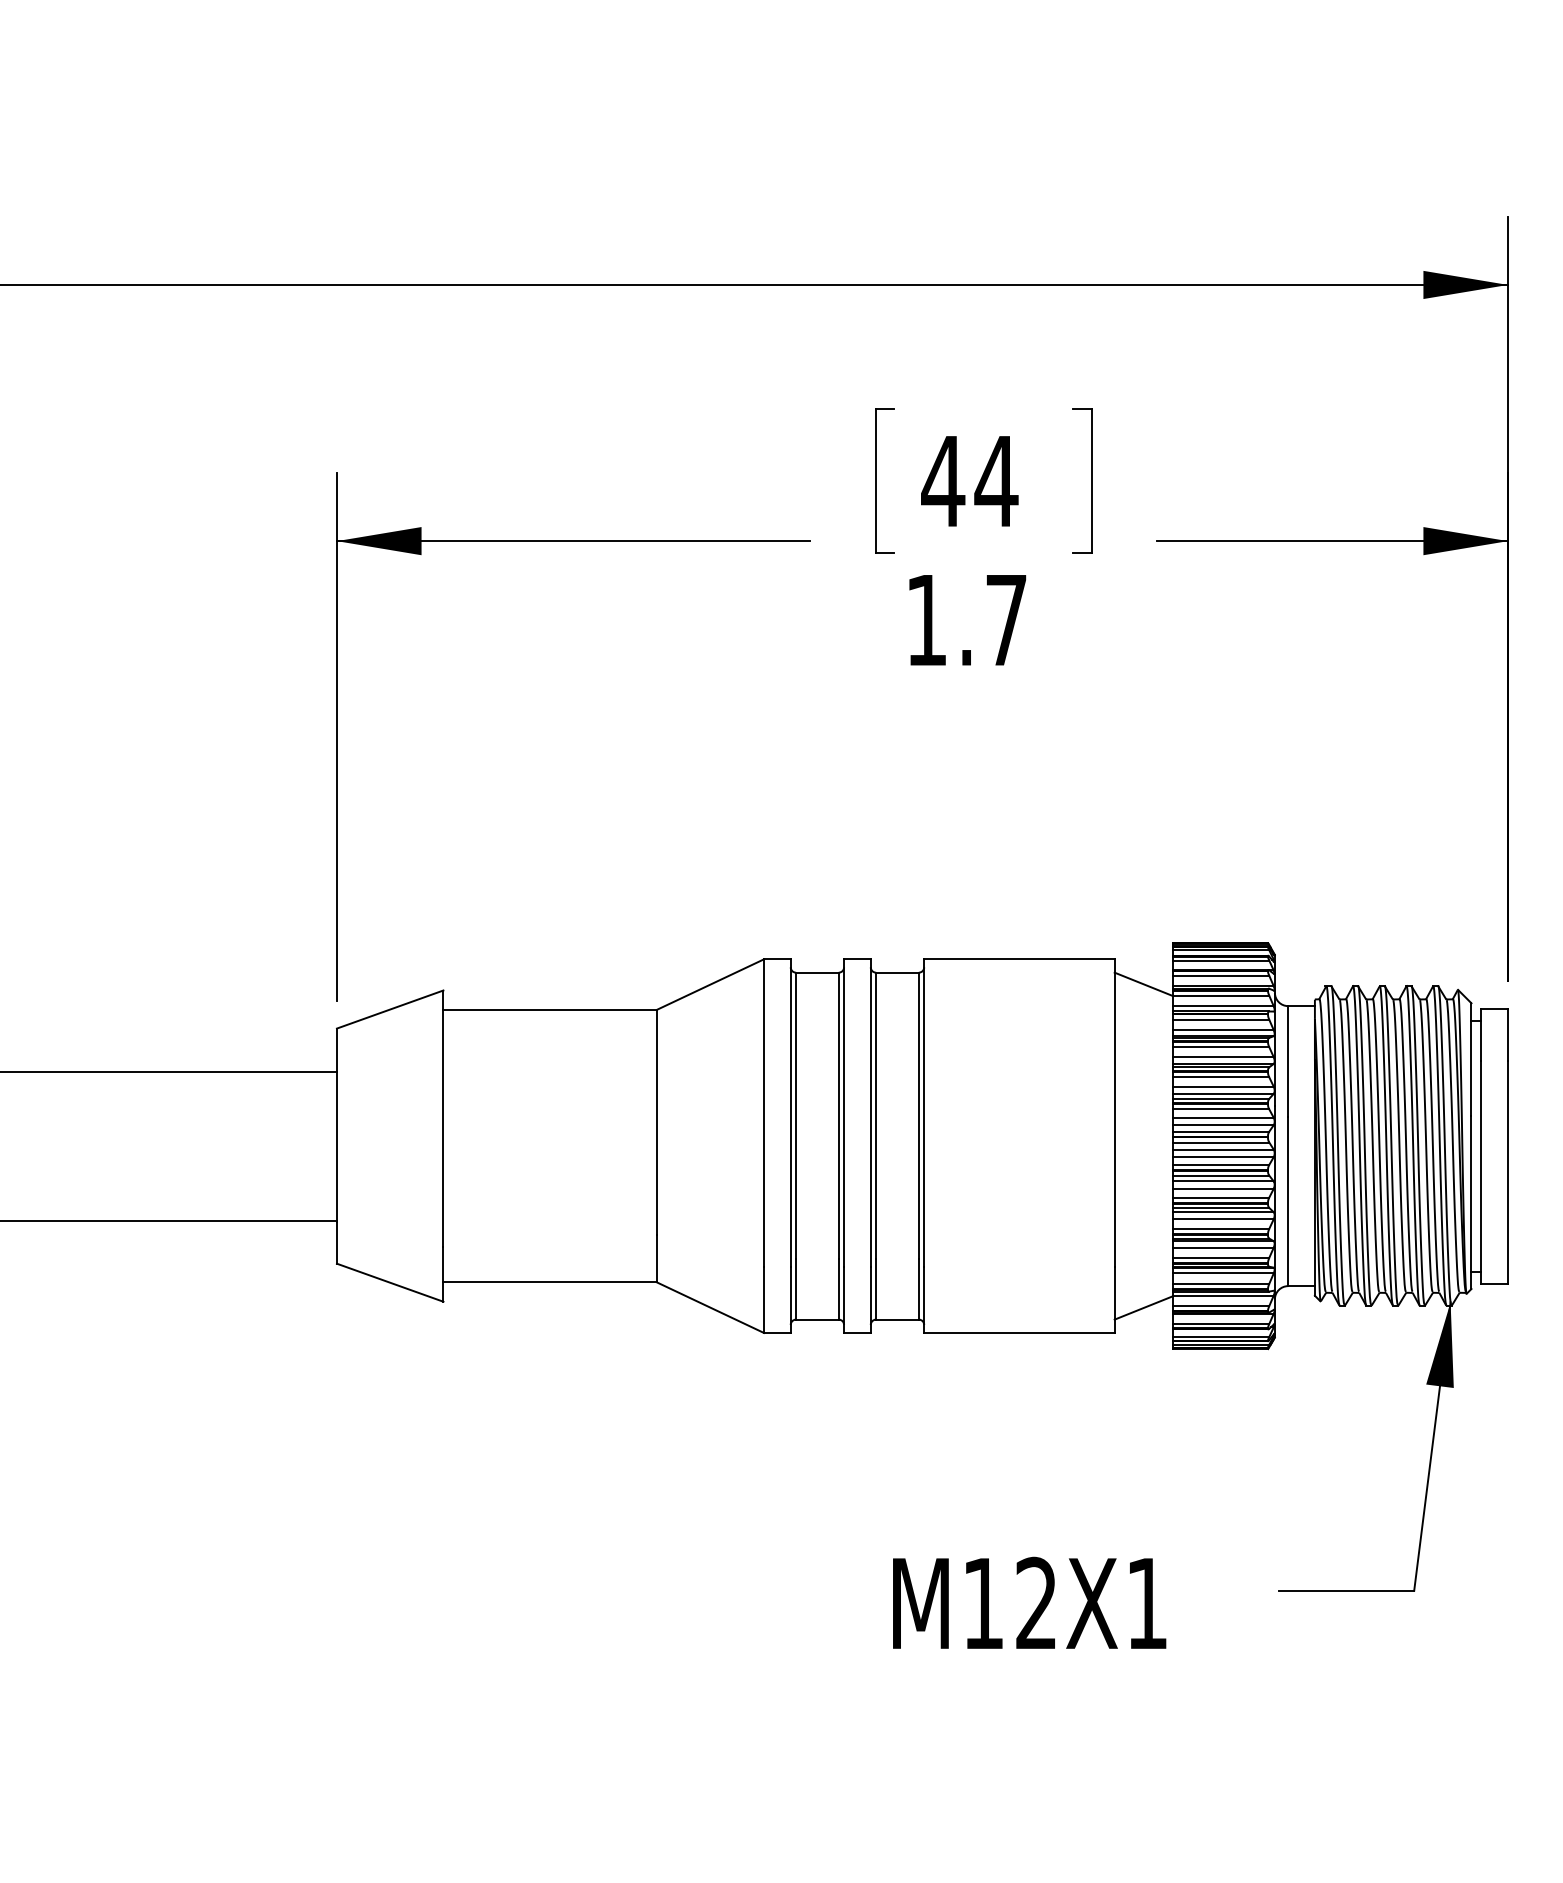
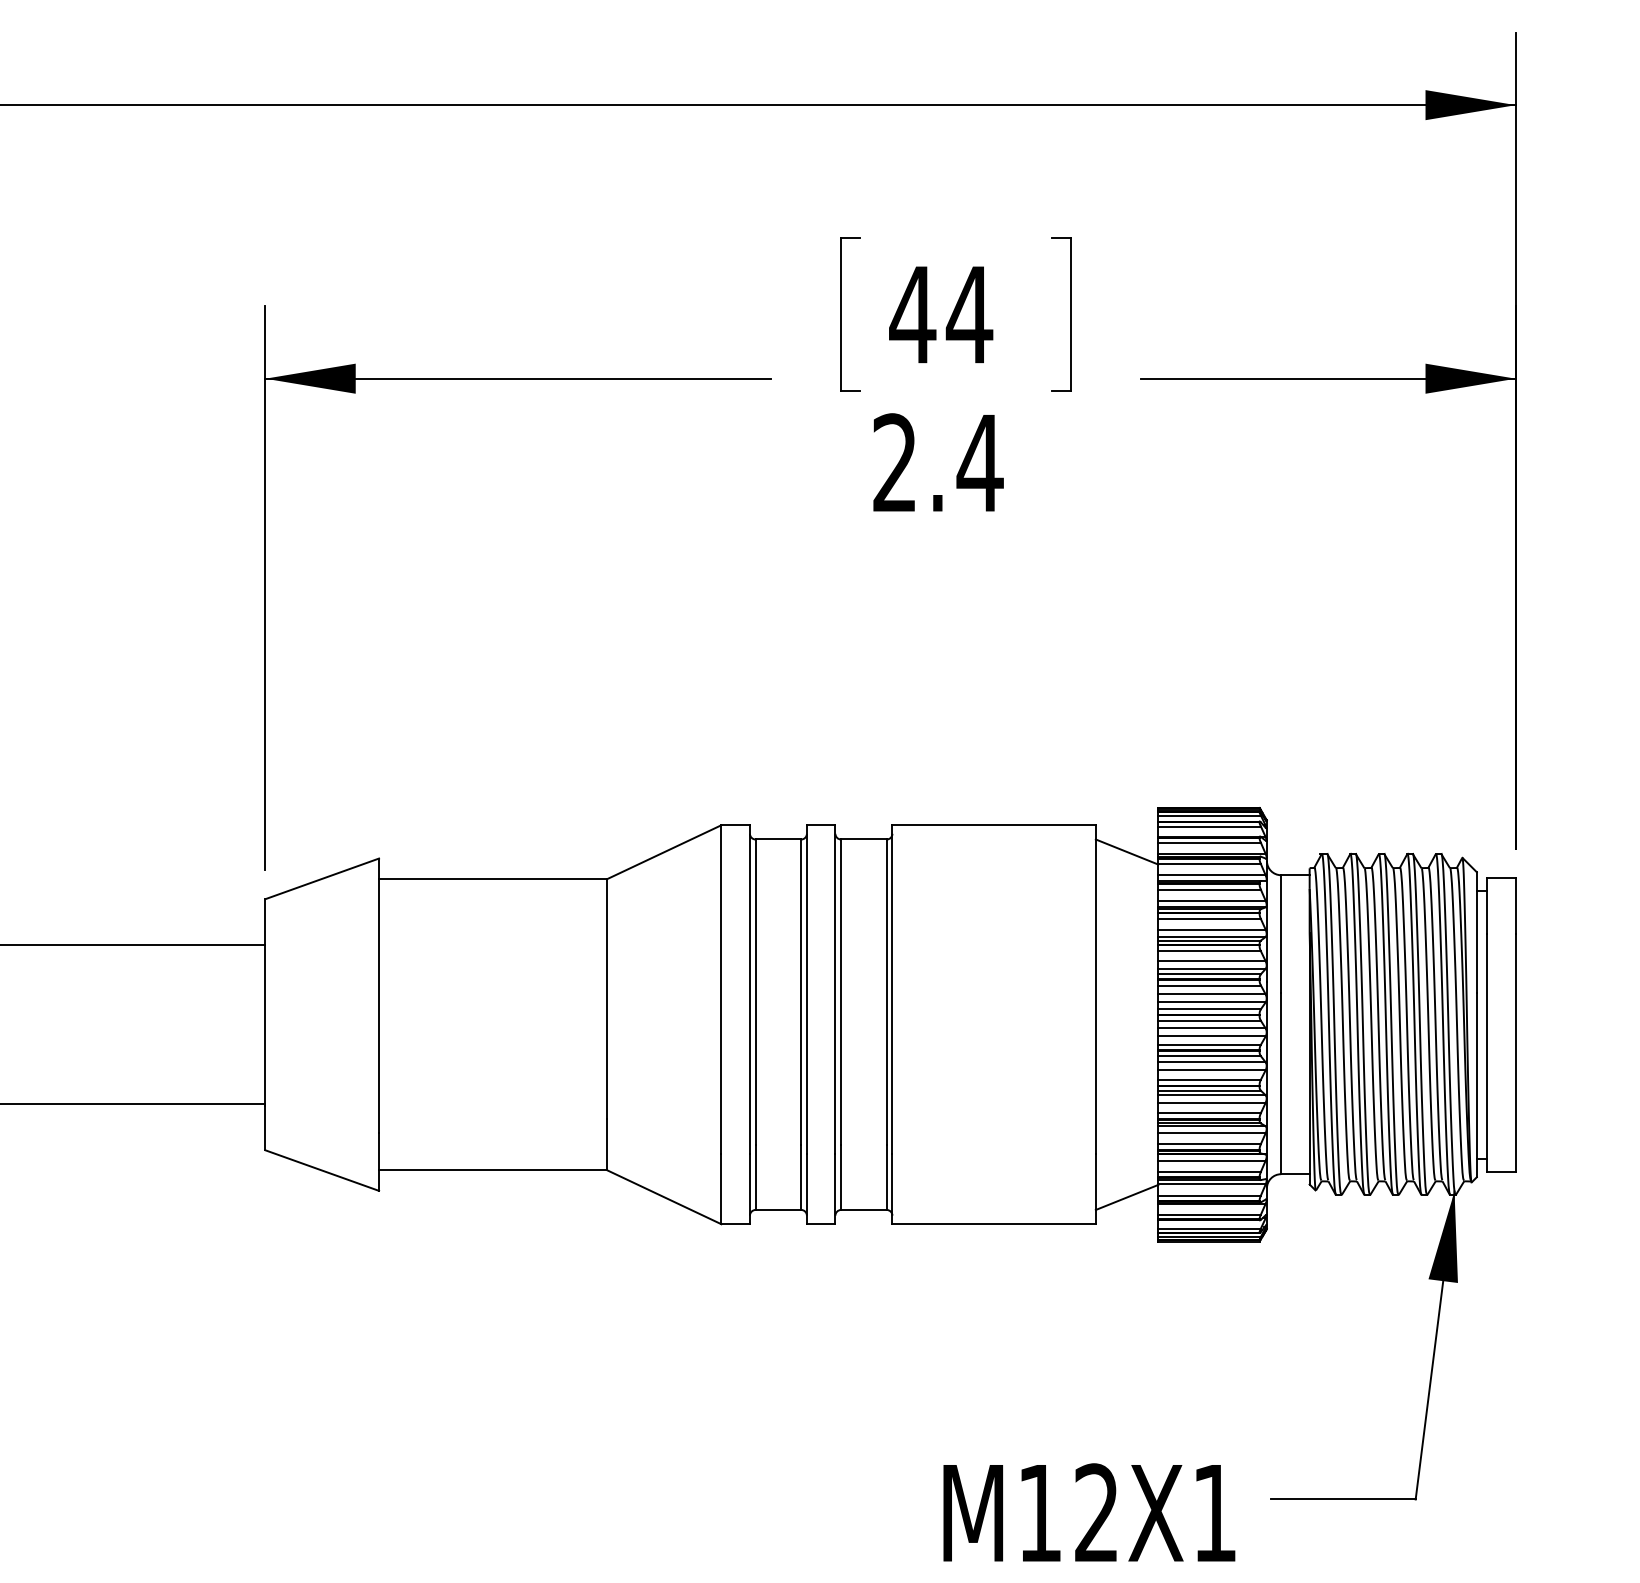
text: (967, 619) -> (938, 462), 1.7 -> 2.4
text: (1029, 1602) -> (1089, 1512), moved

